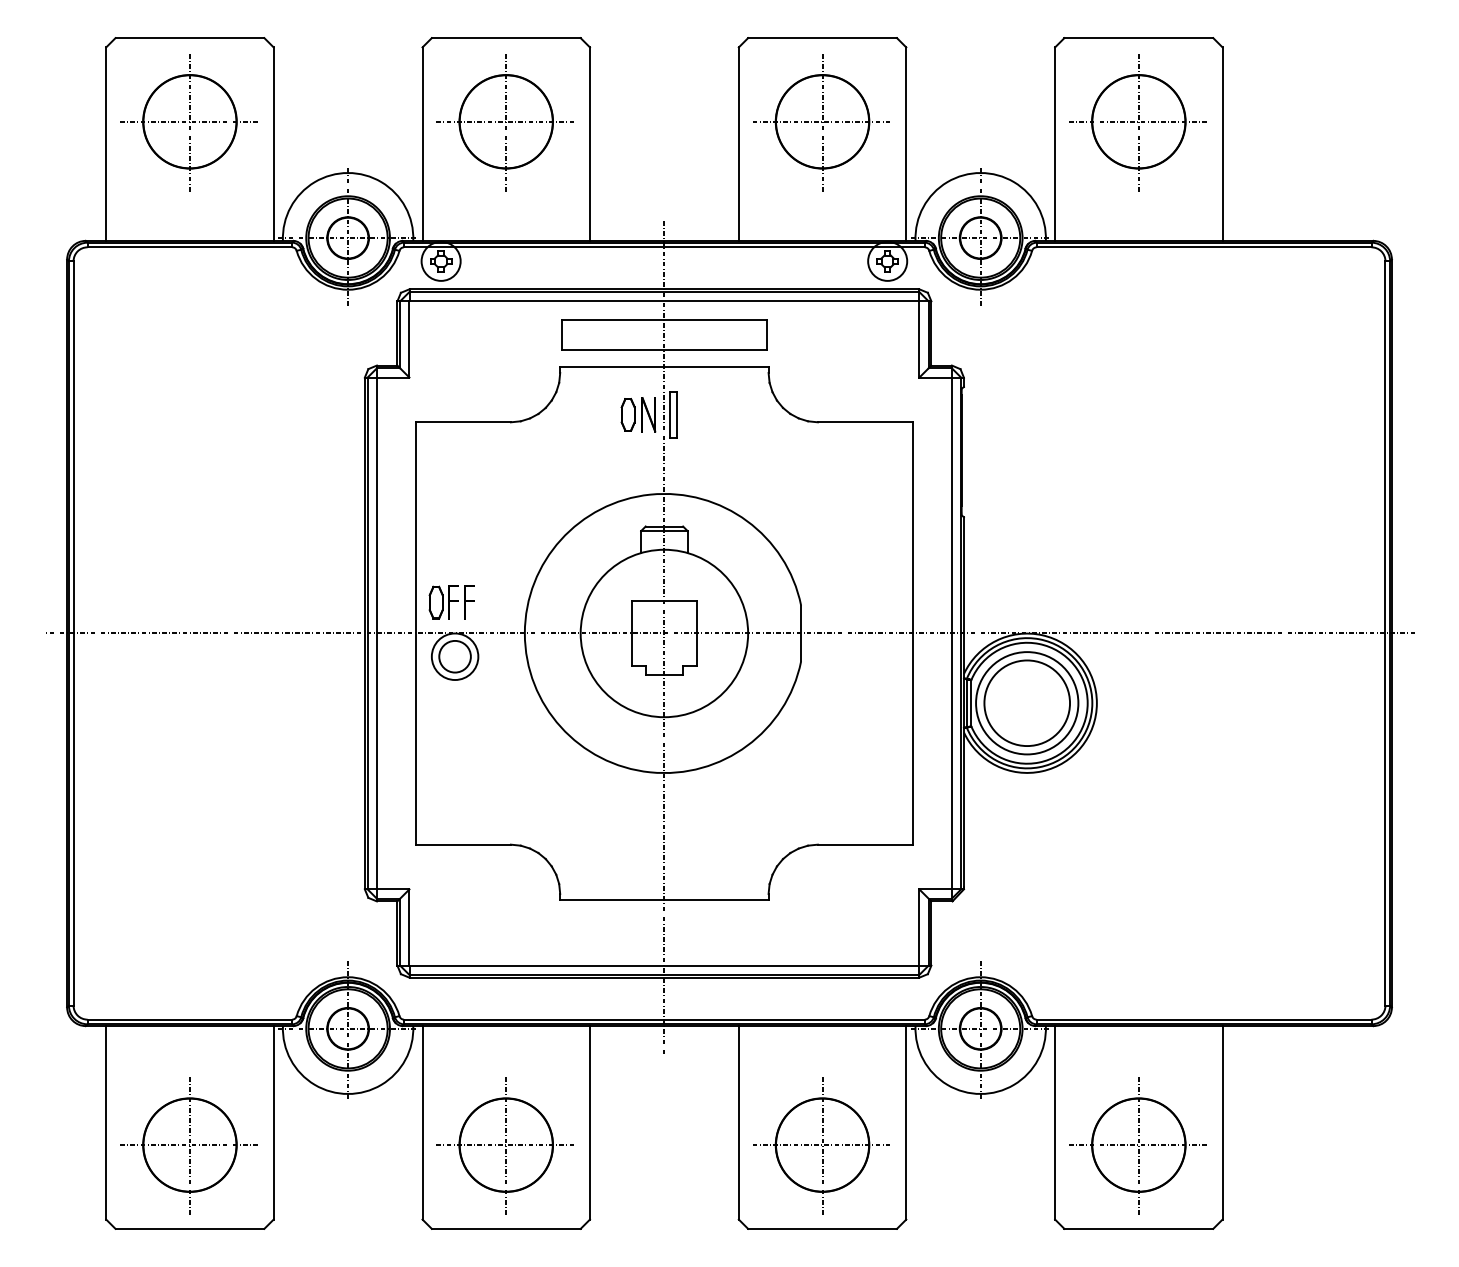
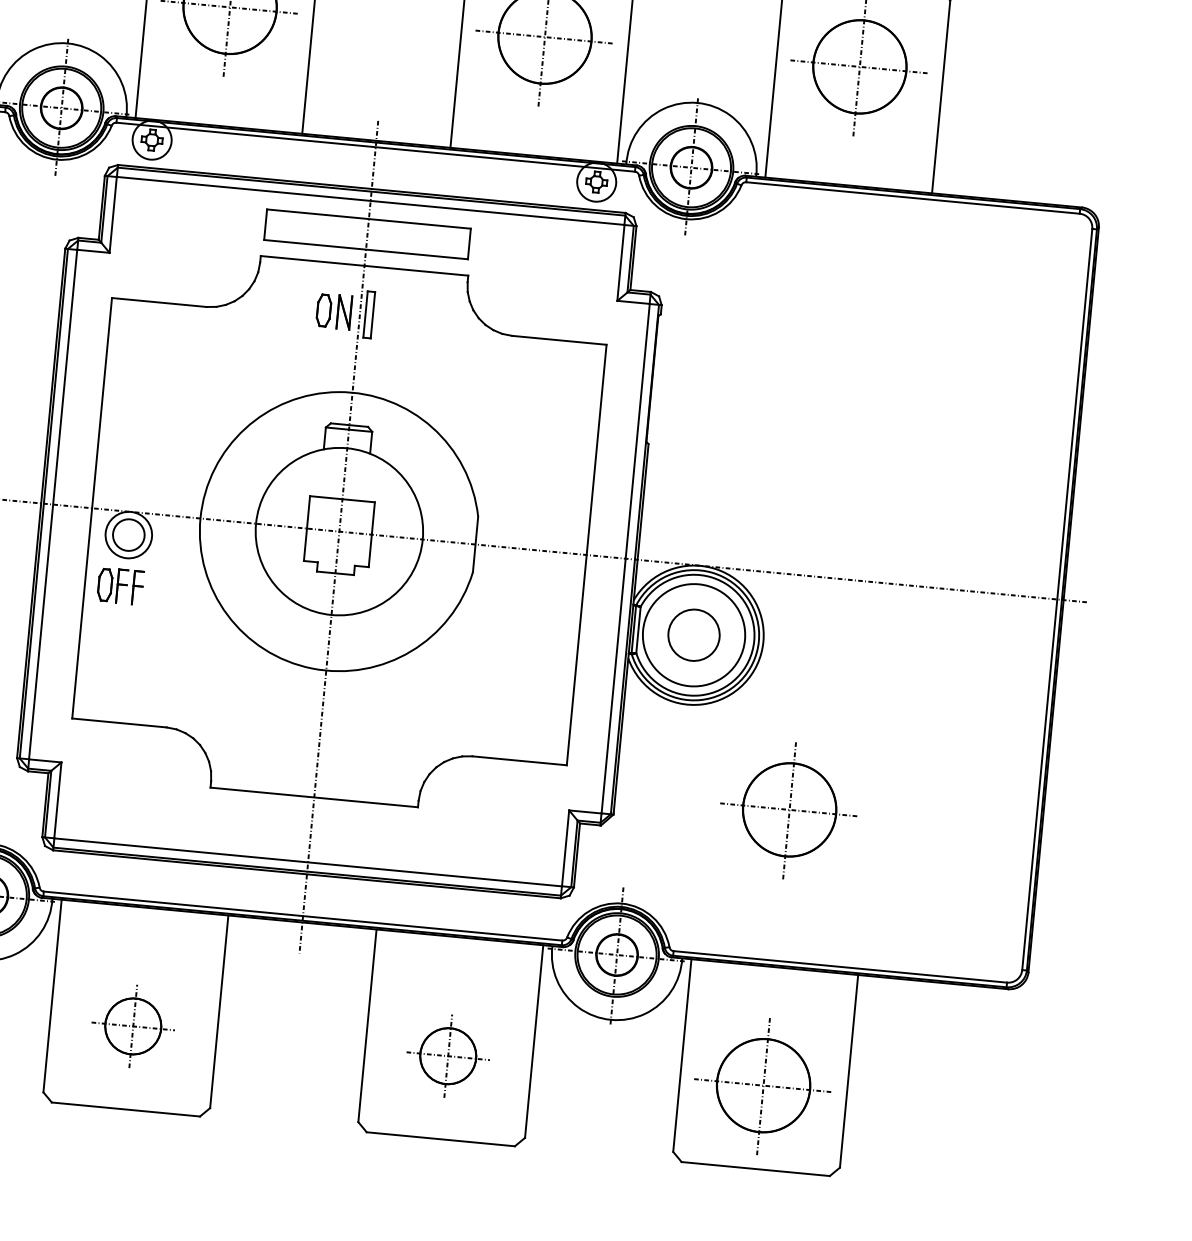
part: (451, 602) -> (120, 586), moved
circle: (1027, 703) -> (694, 635), size x0.6
part: (1137, 868) -> (788, 810), added
part: (504, 1145) -> (132, 1026), size x0.6
part: (821, 1145) -> (447, 1056), size x0.6

